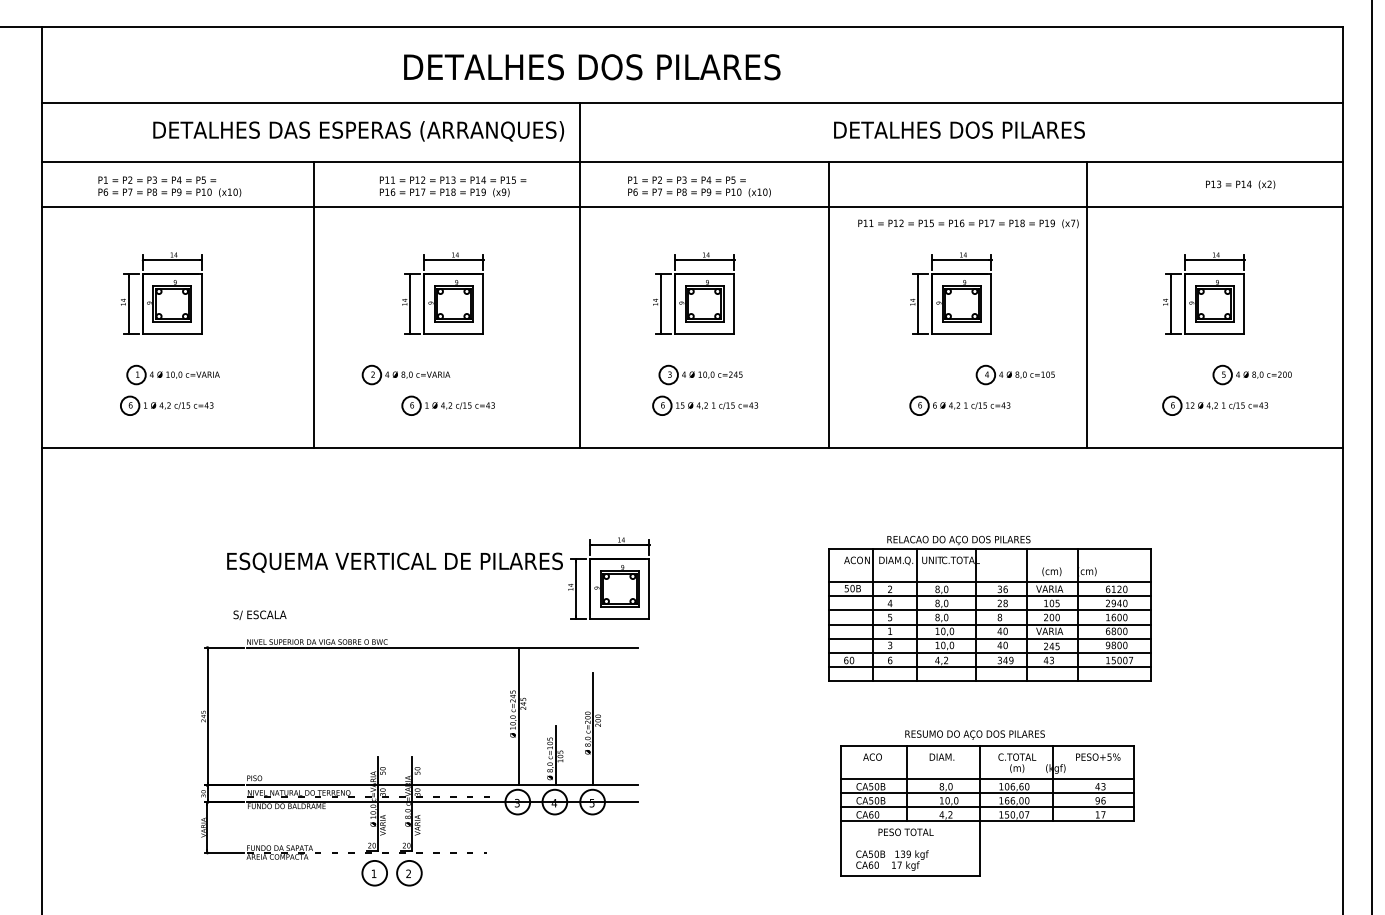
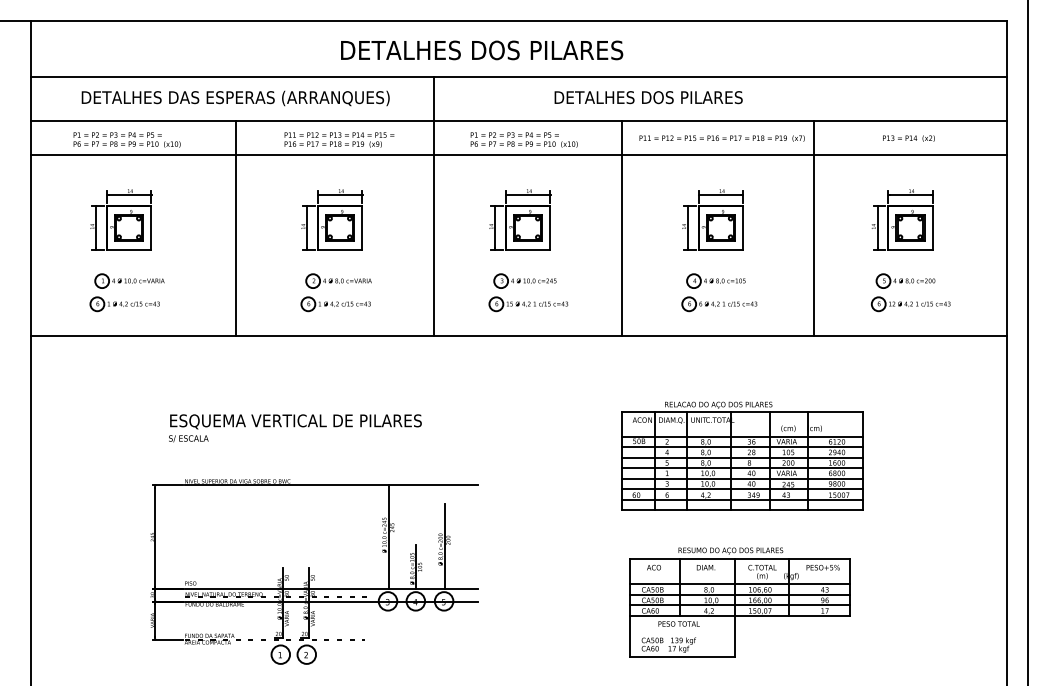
text: (592, 67) -> (482, 50), moved
text: (959, 129) -> (648, 97), moved
text: (358, 131) -> (235, 98), moved
text: (1240, 184) -> (908, 138), moved
text: (968, 223) -> (722, 138), moved
part: (405, 374) -> (338, 280), moved
part: (1014, 374) -> (715, 280), moved
part: (1251, 374) -> (905, 280), moved
part: (609, 578) -> (456, 433), removed
text: (259, 614) -> (188, 438), moved

